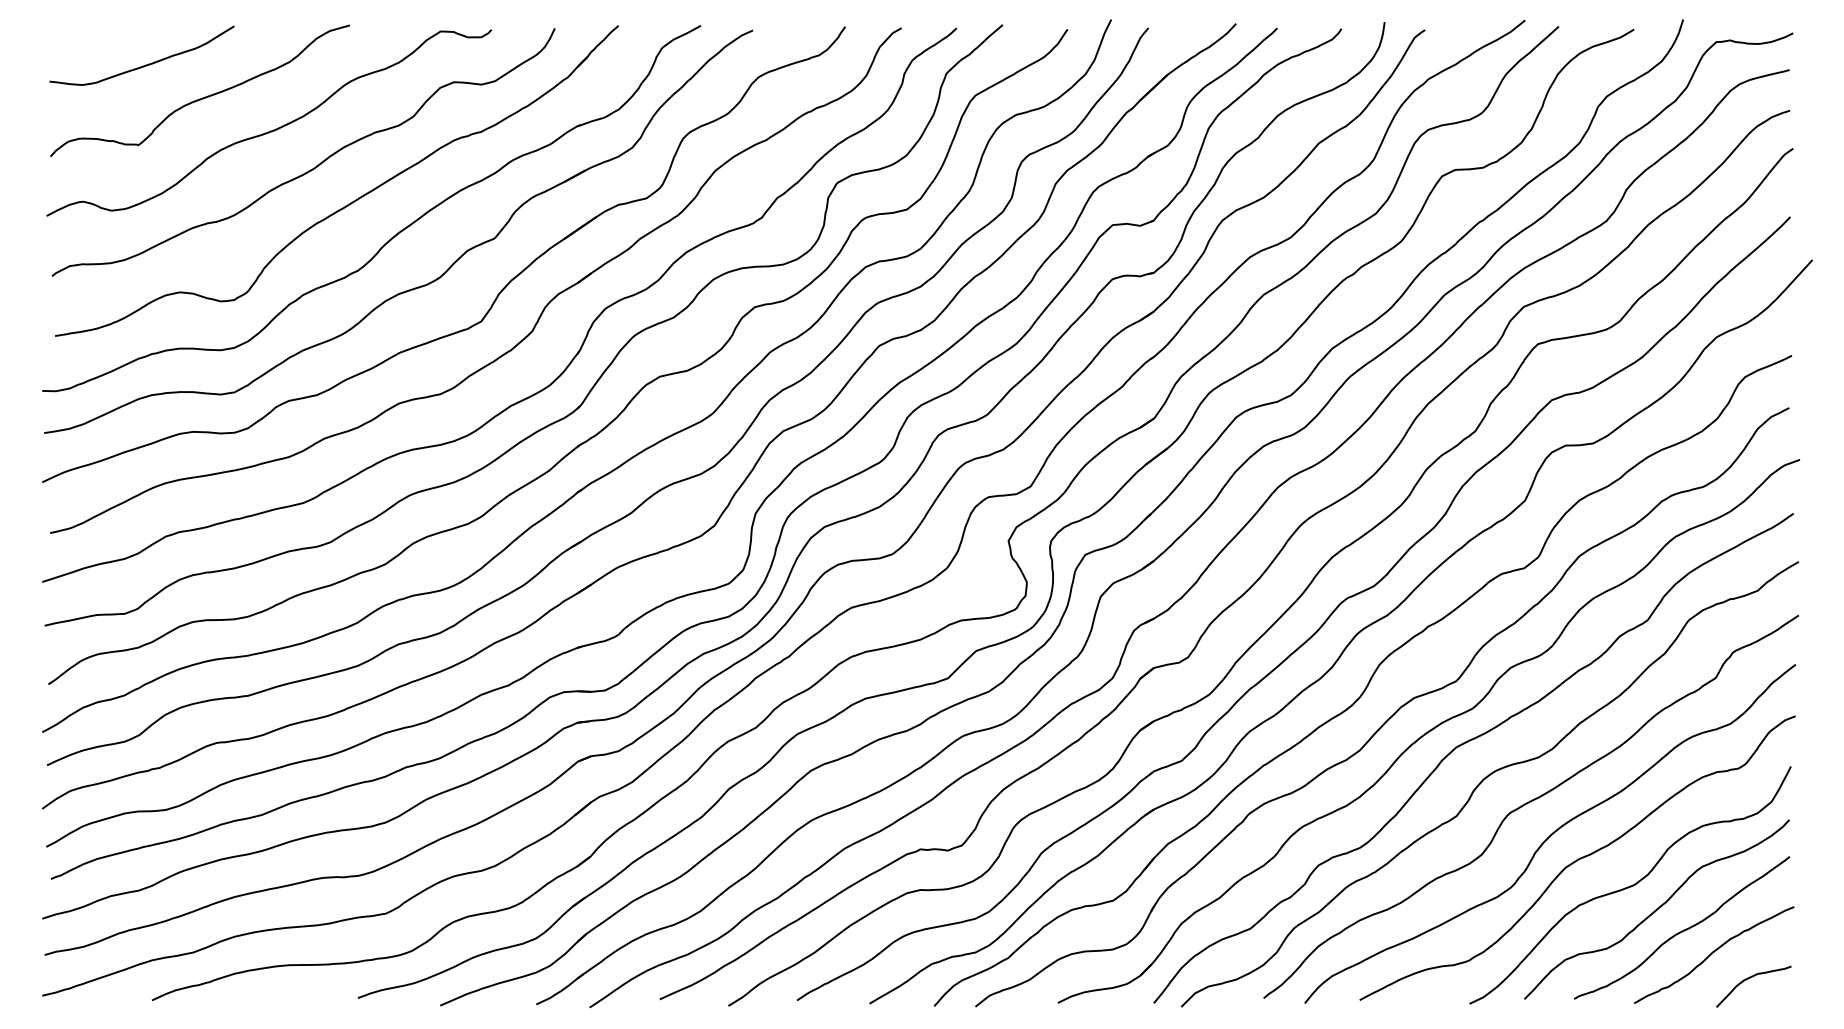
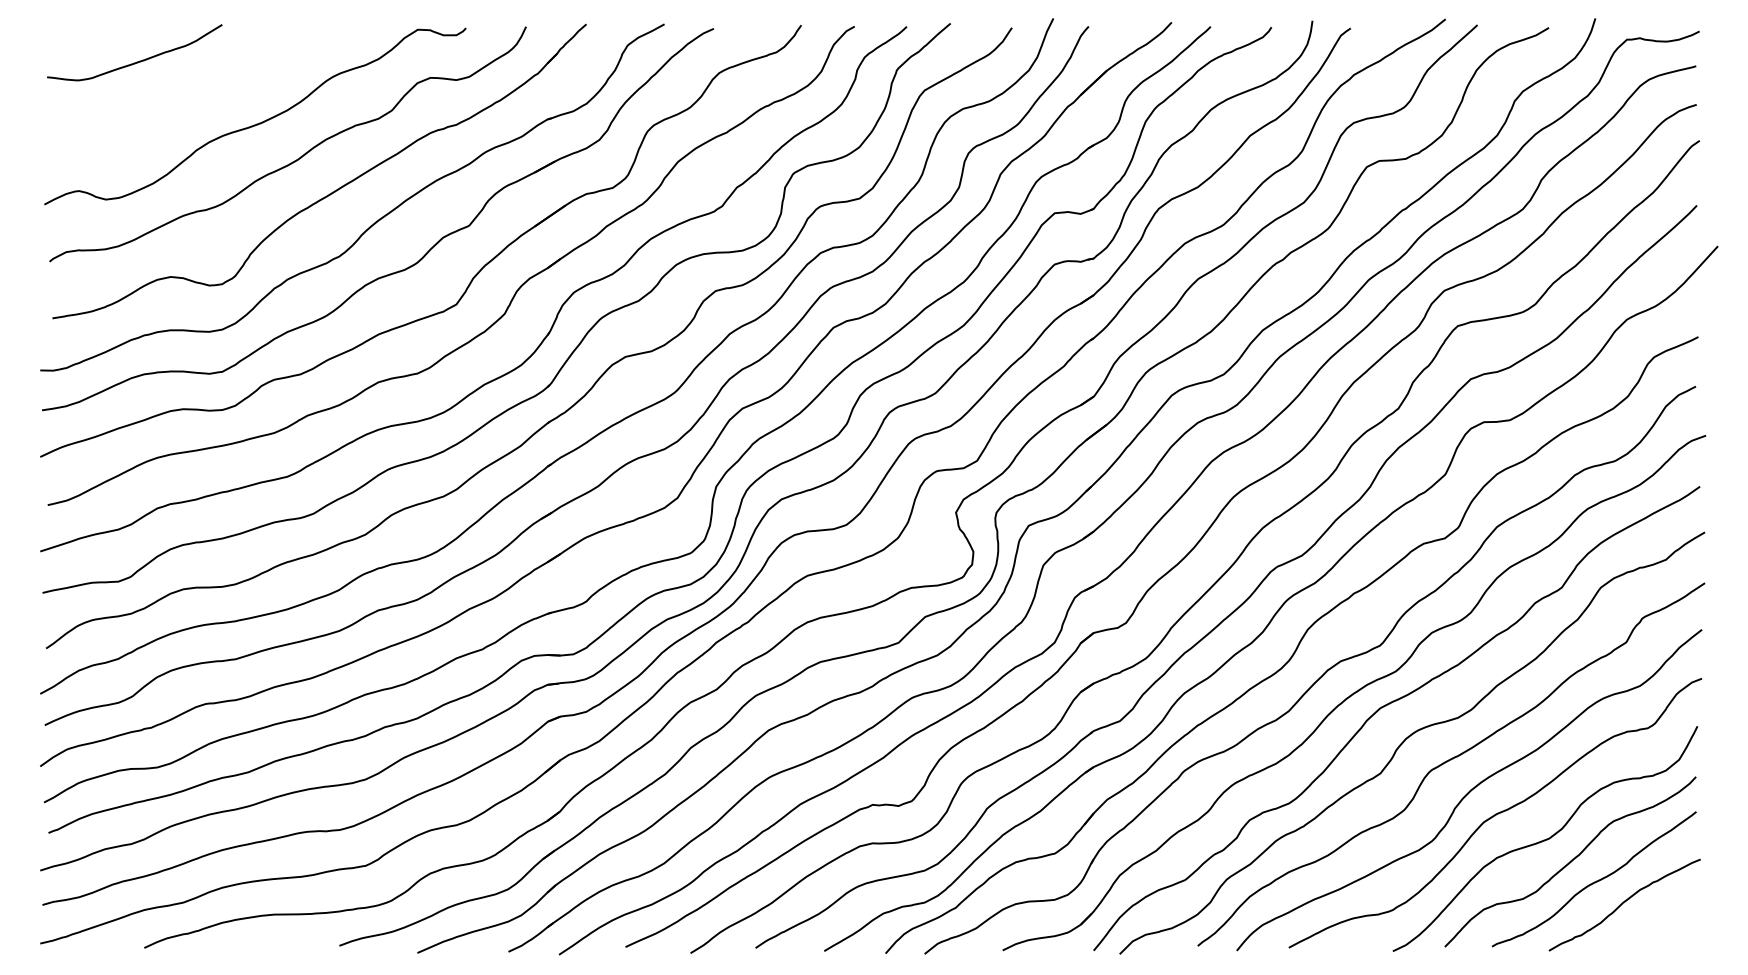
curve: (202, 97) -> (192, 92), removed
curve: (1750, 978) -> (1659, 927), removed

